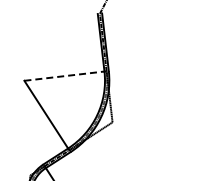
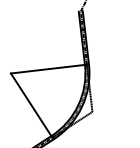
line: (66, 75) -> (49, 68), dashed -> solid

